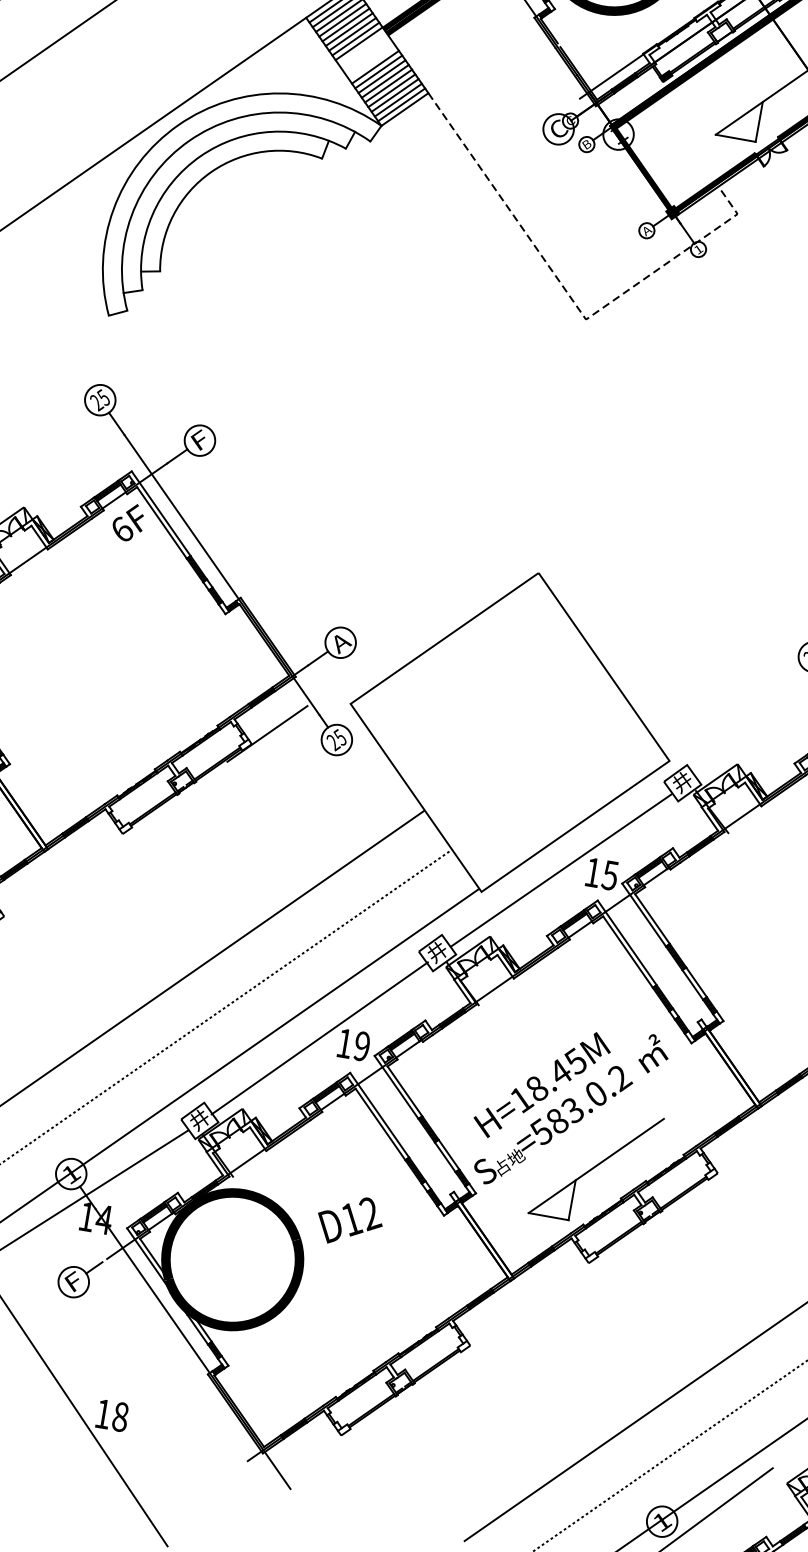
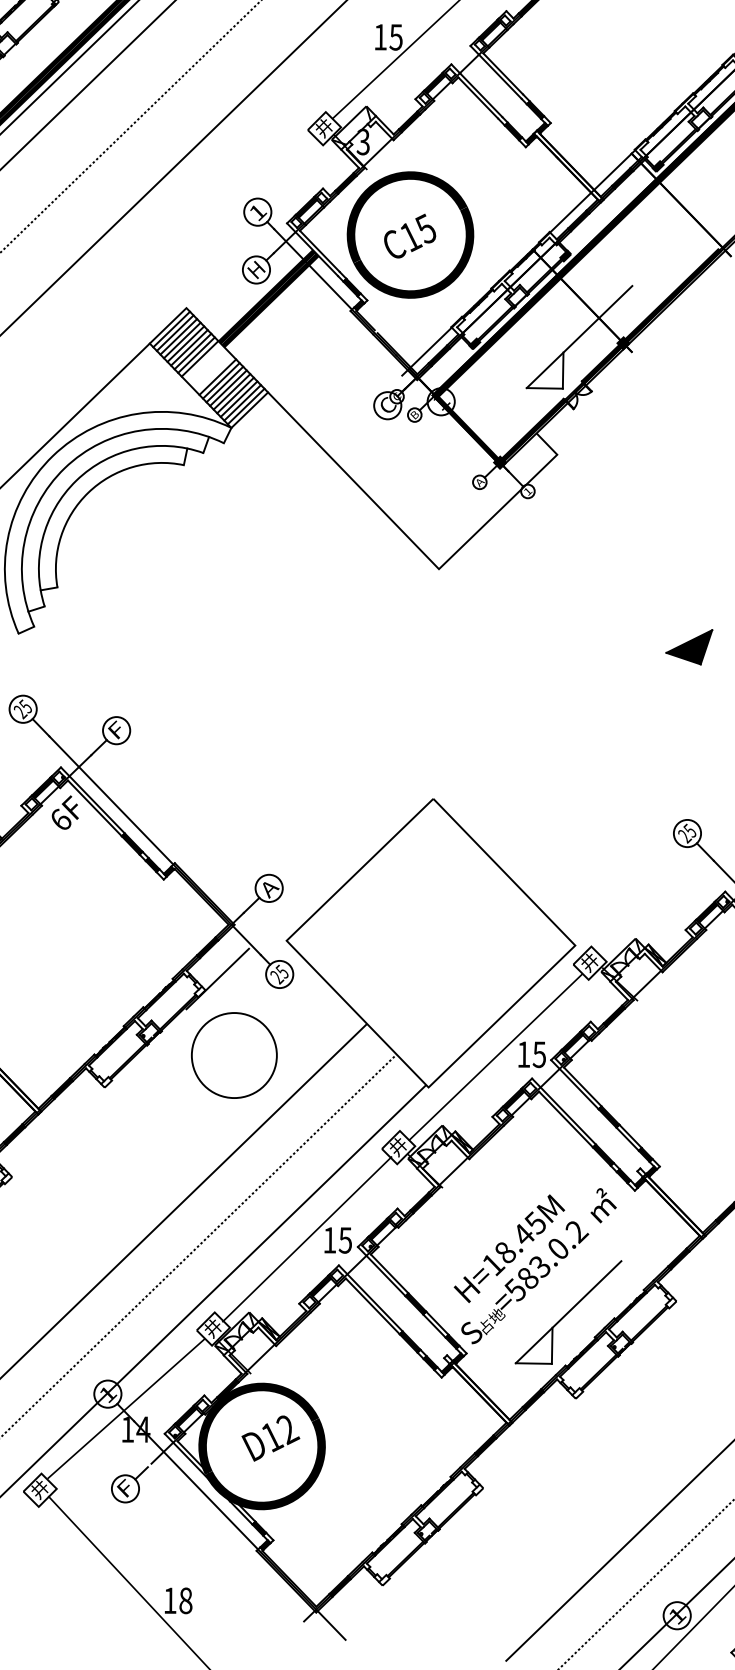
line: (570, 297) -> (422, 551), dashed -> solid
circle: (272, 821) -> (234, 1055), added
text: (360, 1046) -> (344, 1240), 19 -> 15
text: (349, 1220) -> (270, 1438), moved

